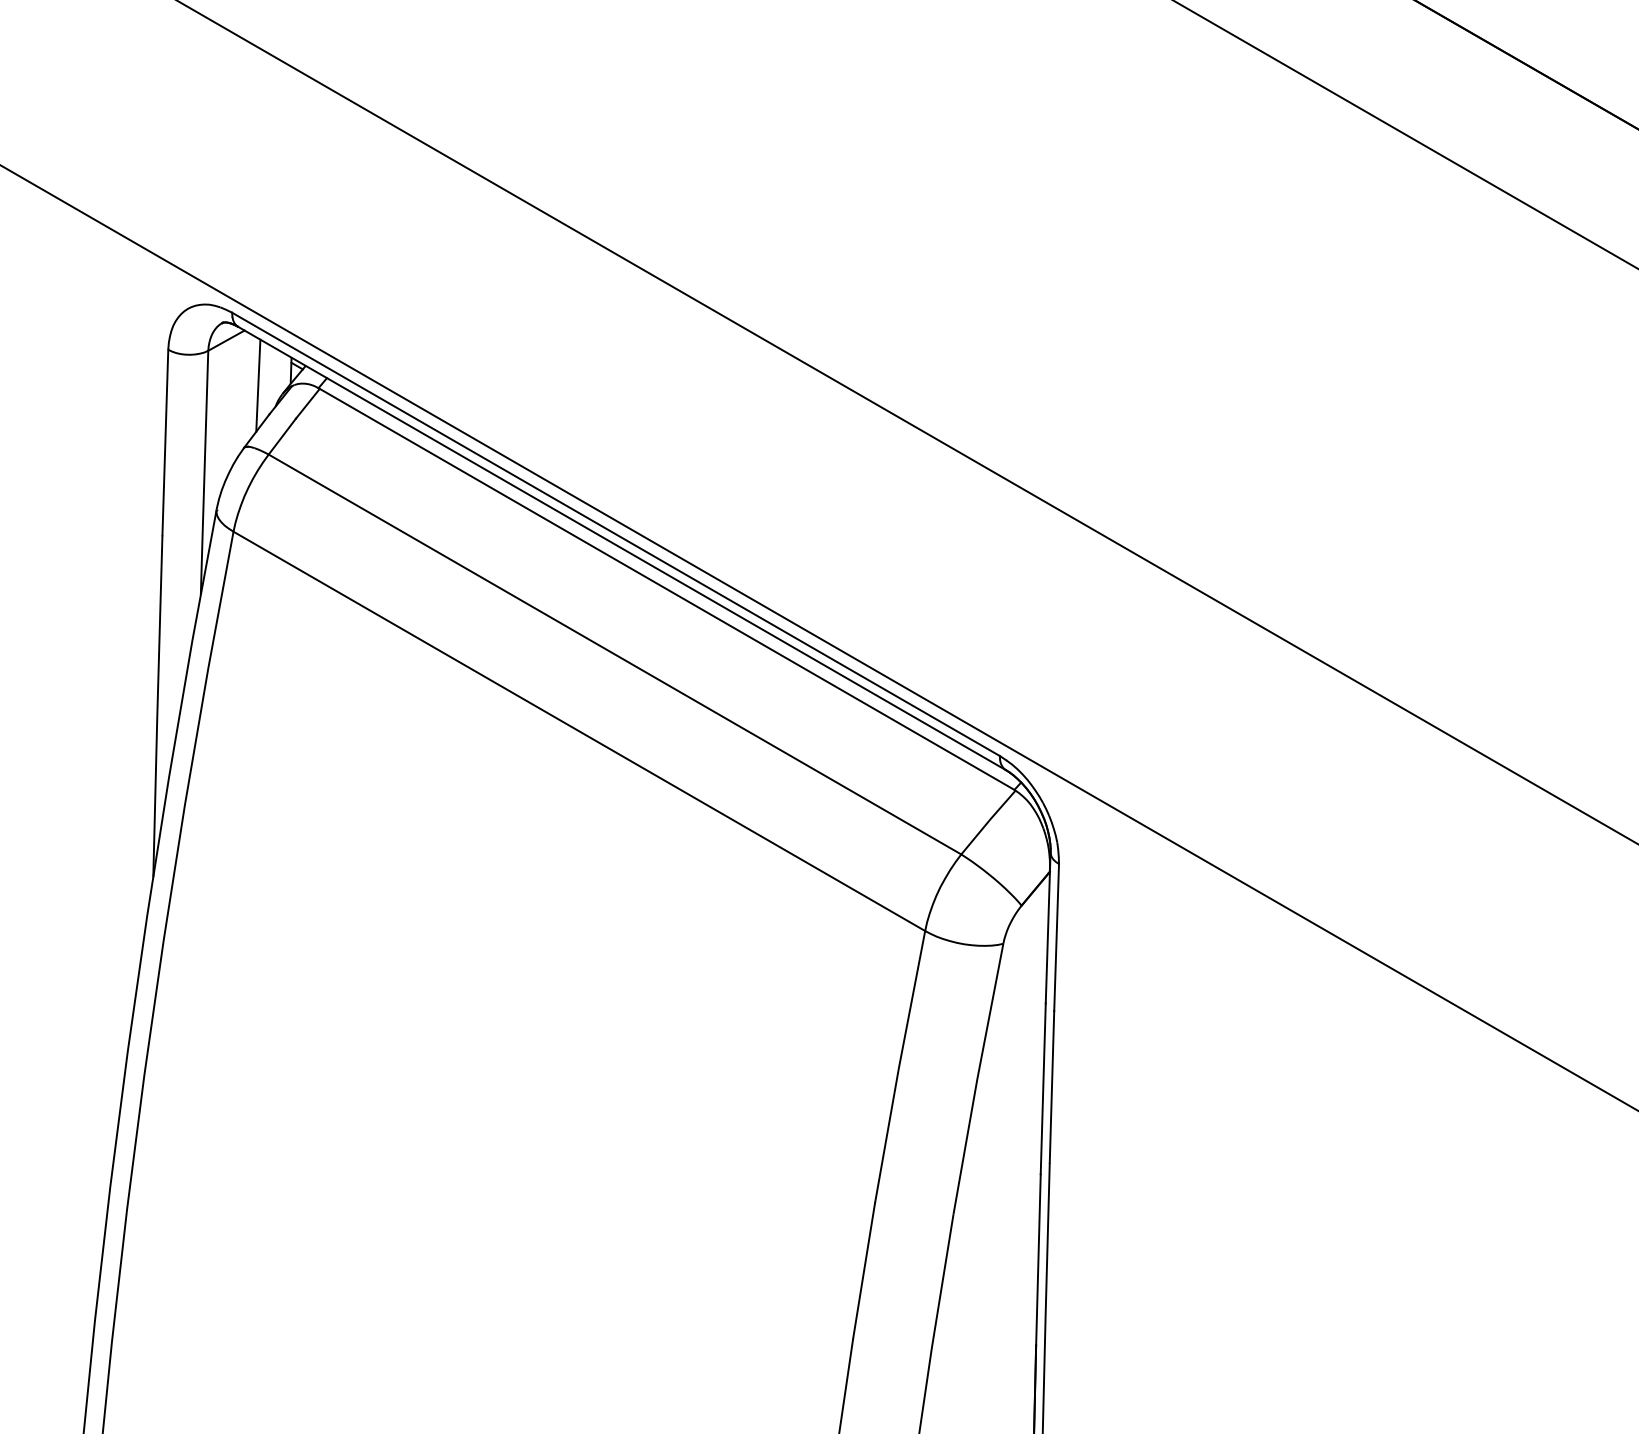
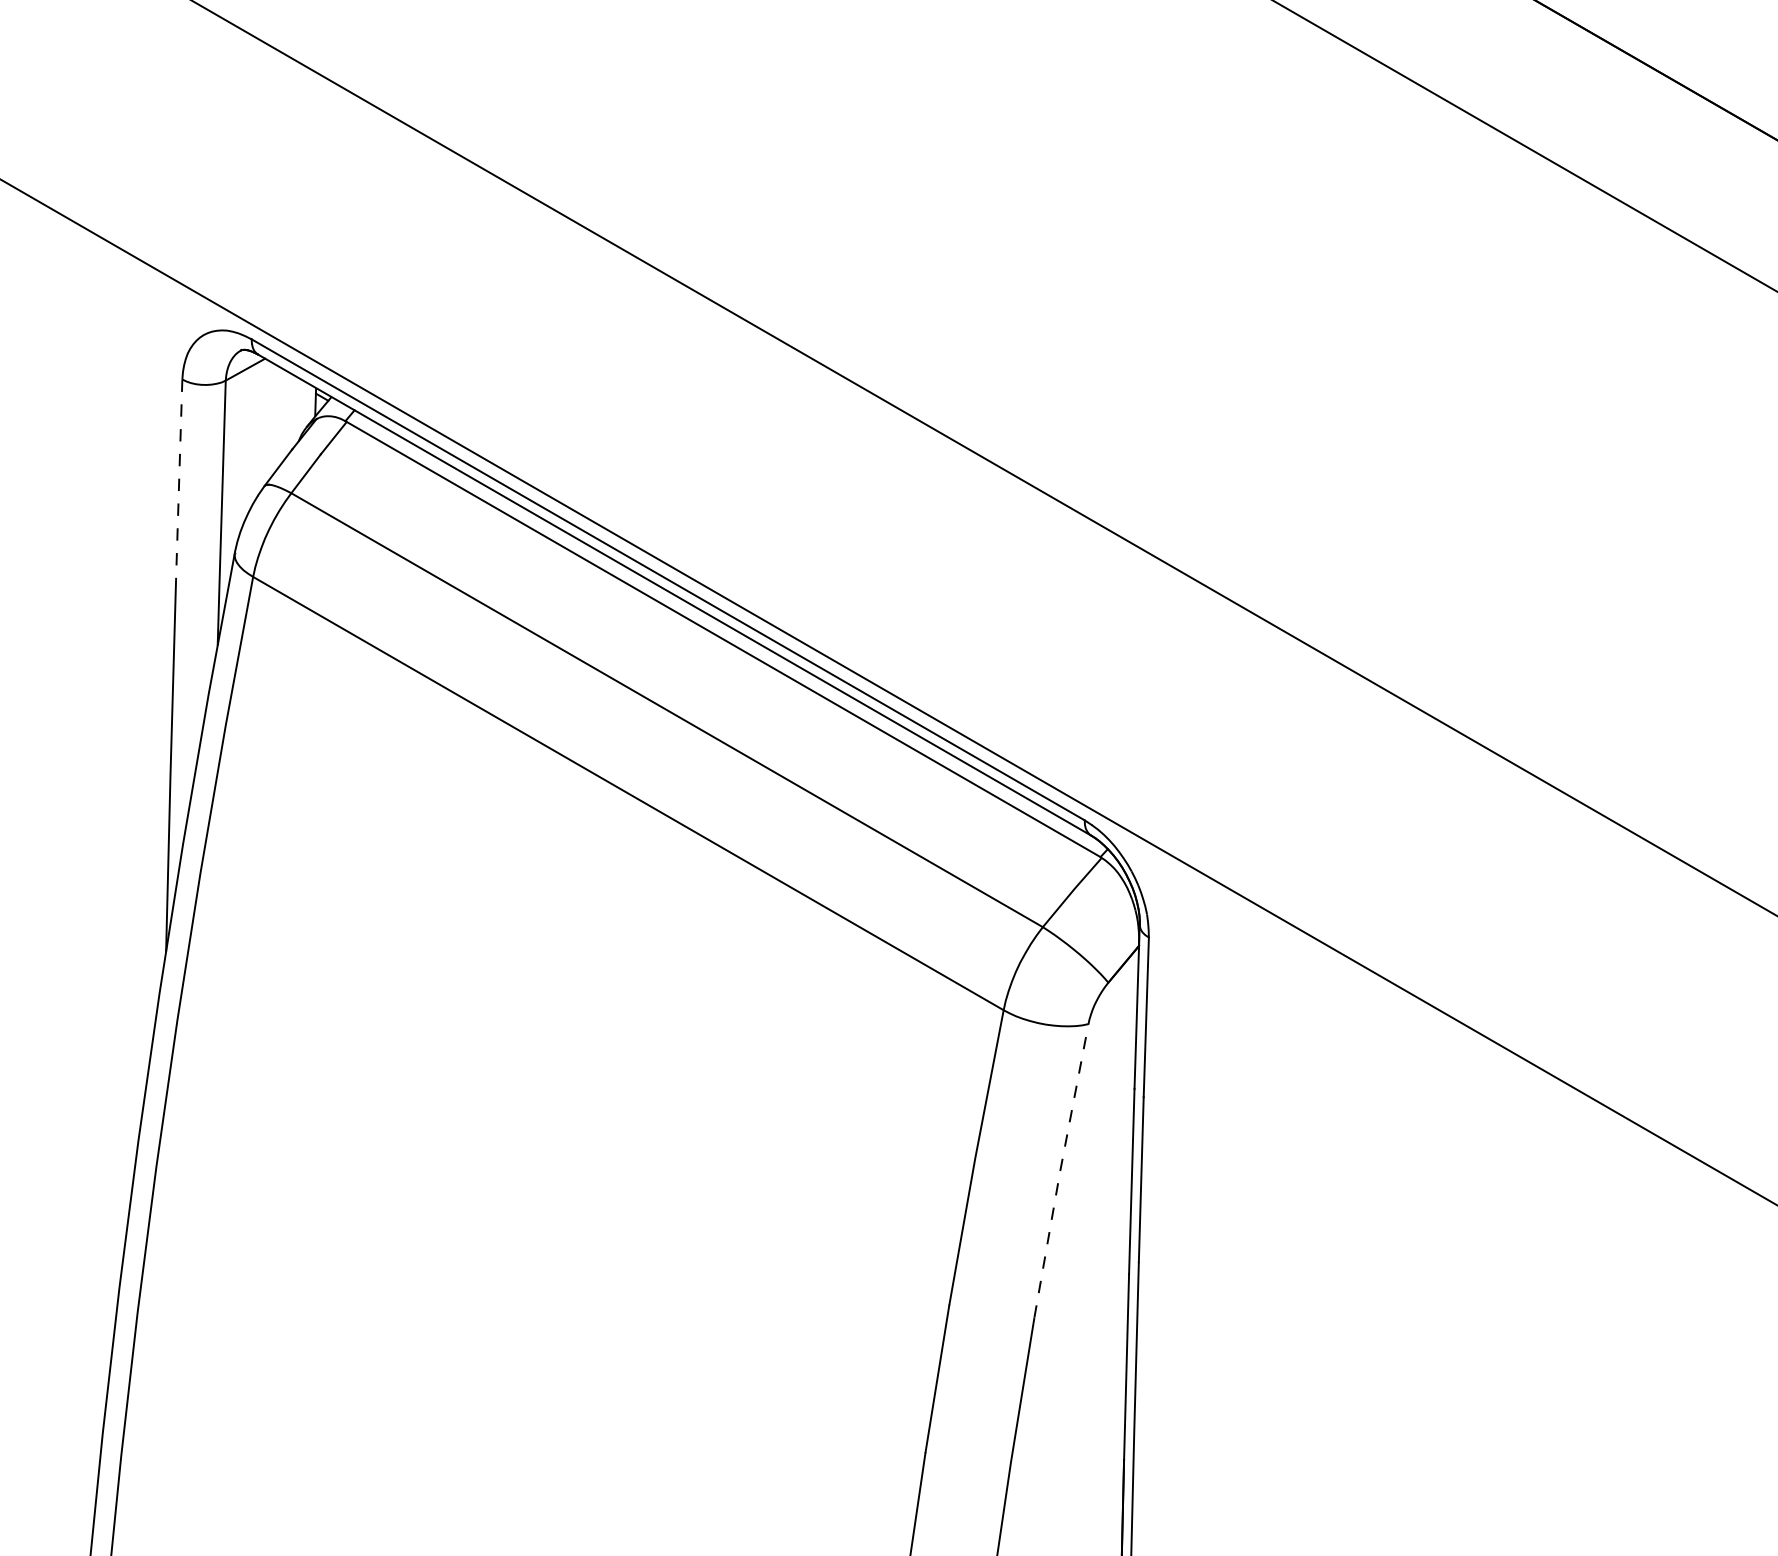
line: (258, 385) -> (280, 418), removed
line: (165, 442) -> (179, 480), solid -> dashed
line: (977, 1078) -> (1060, 1170), solid -> dashed

